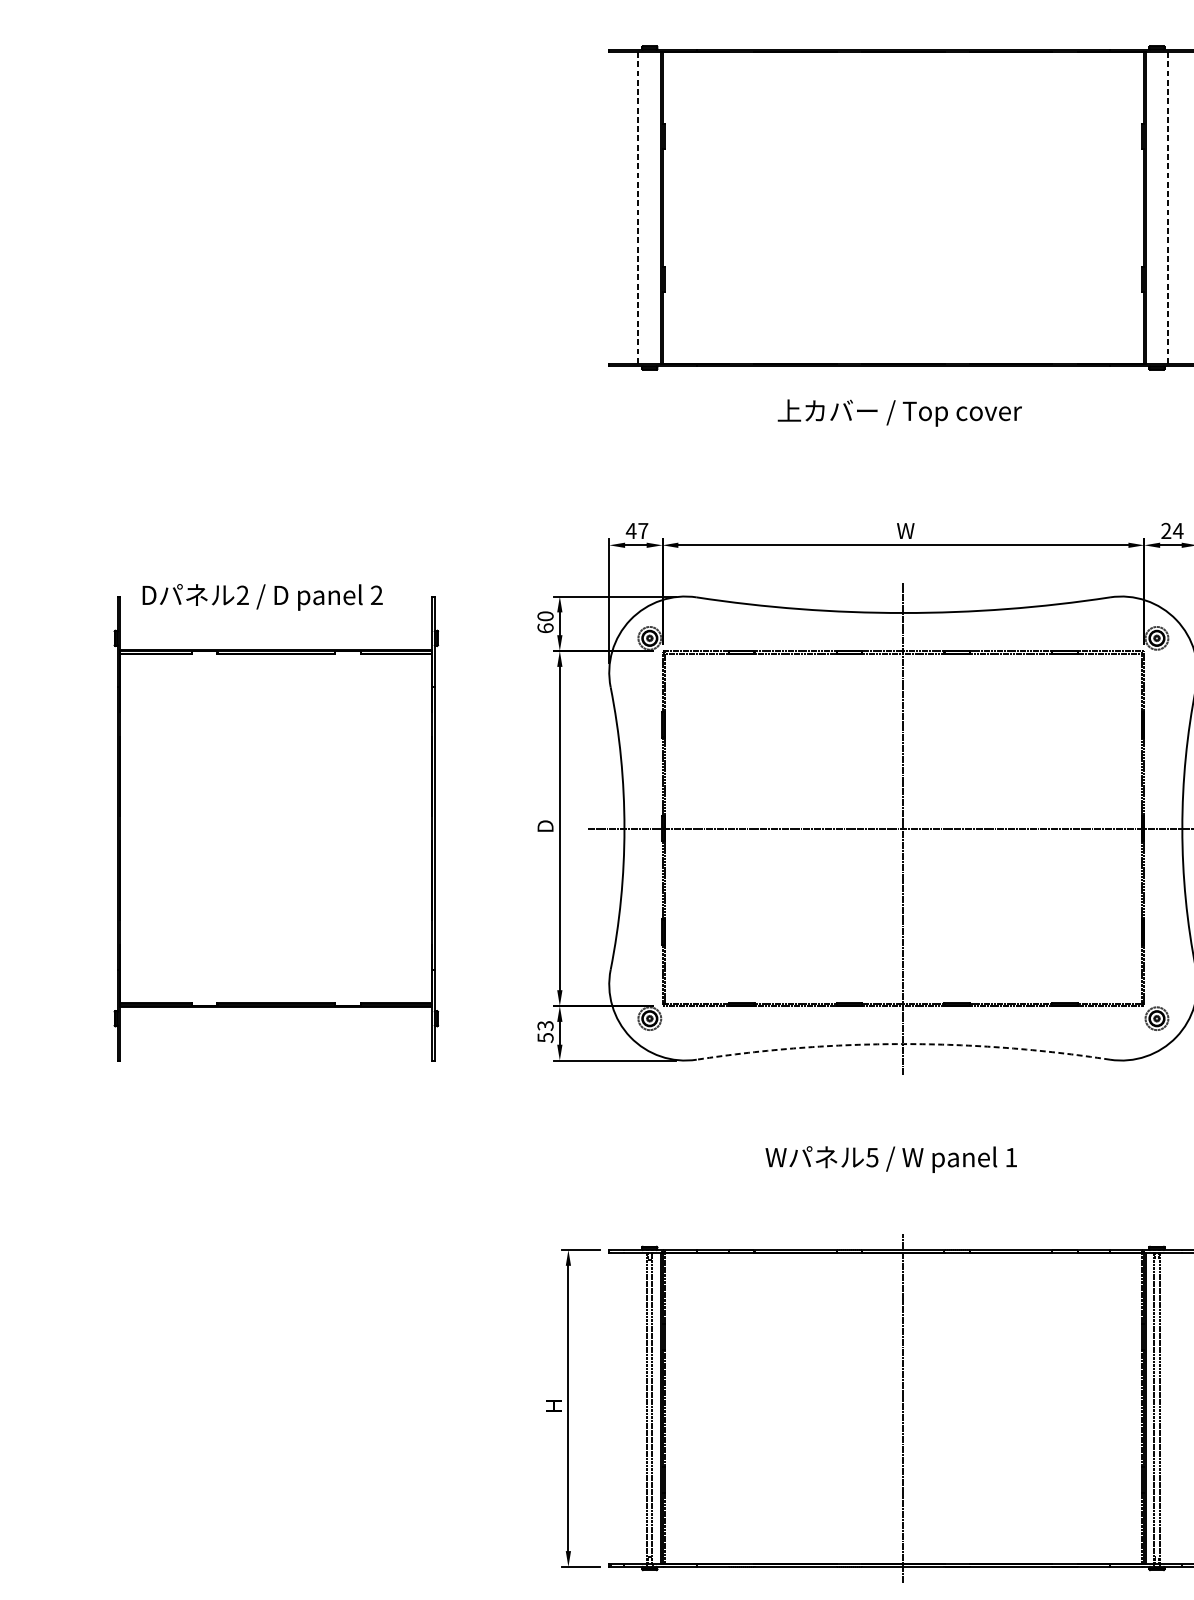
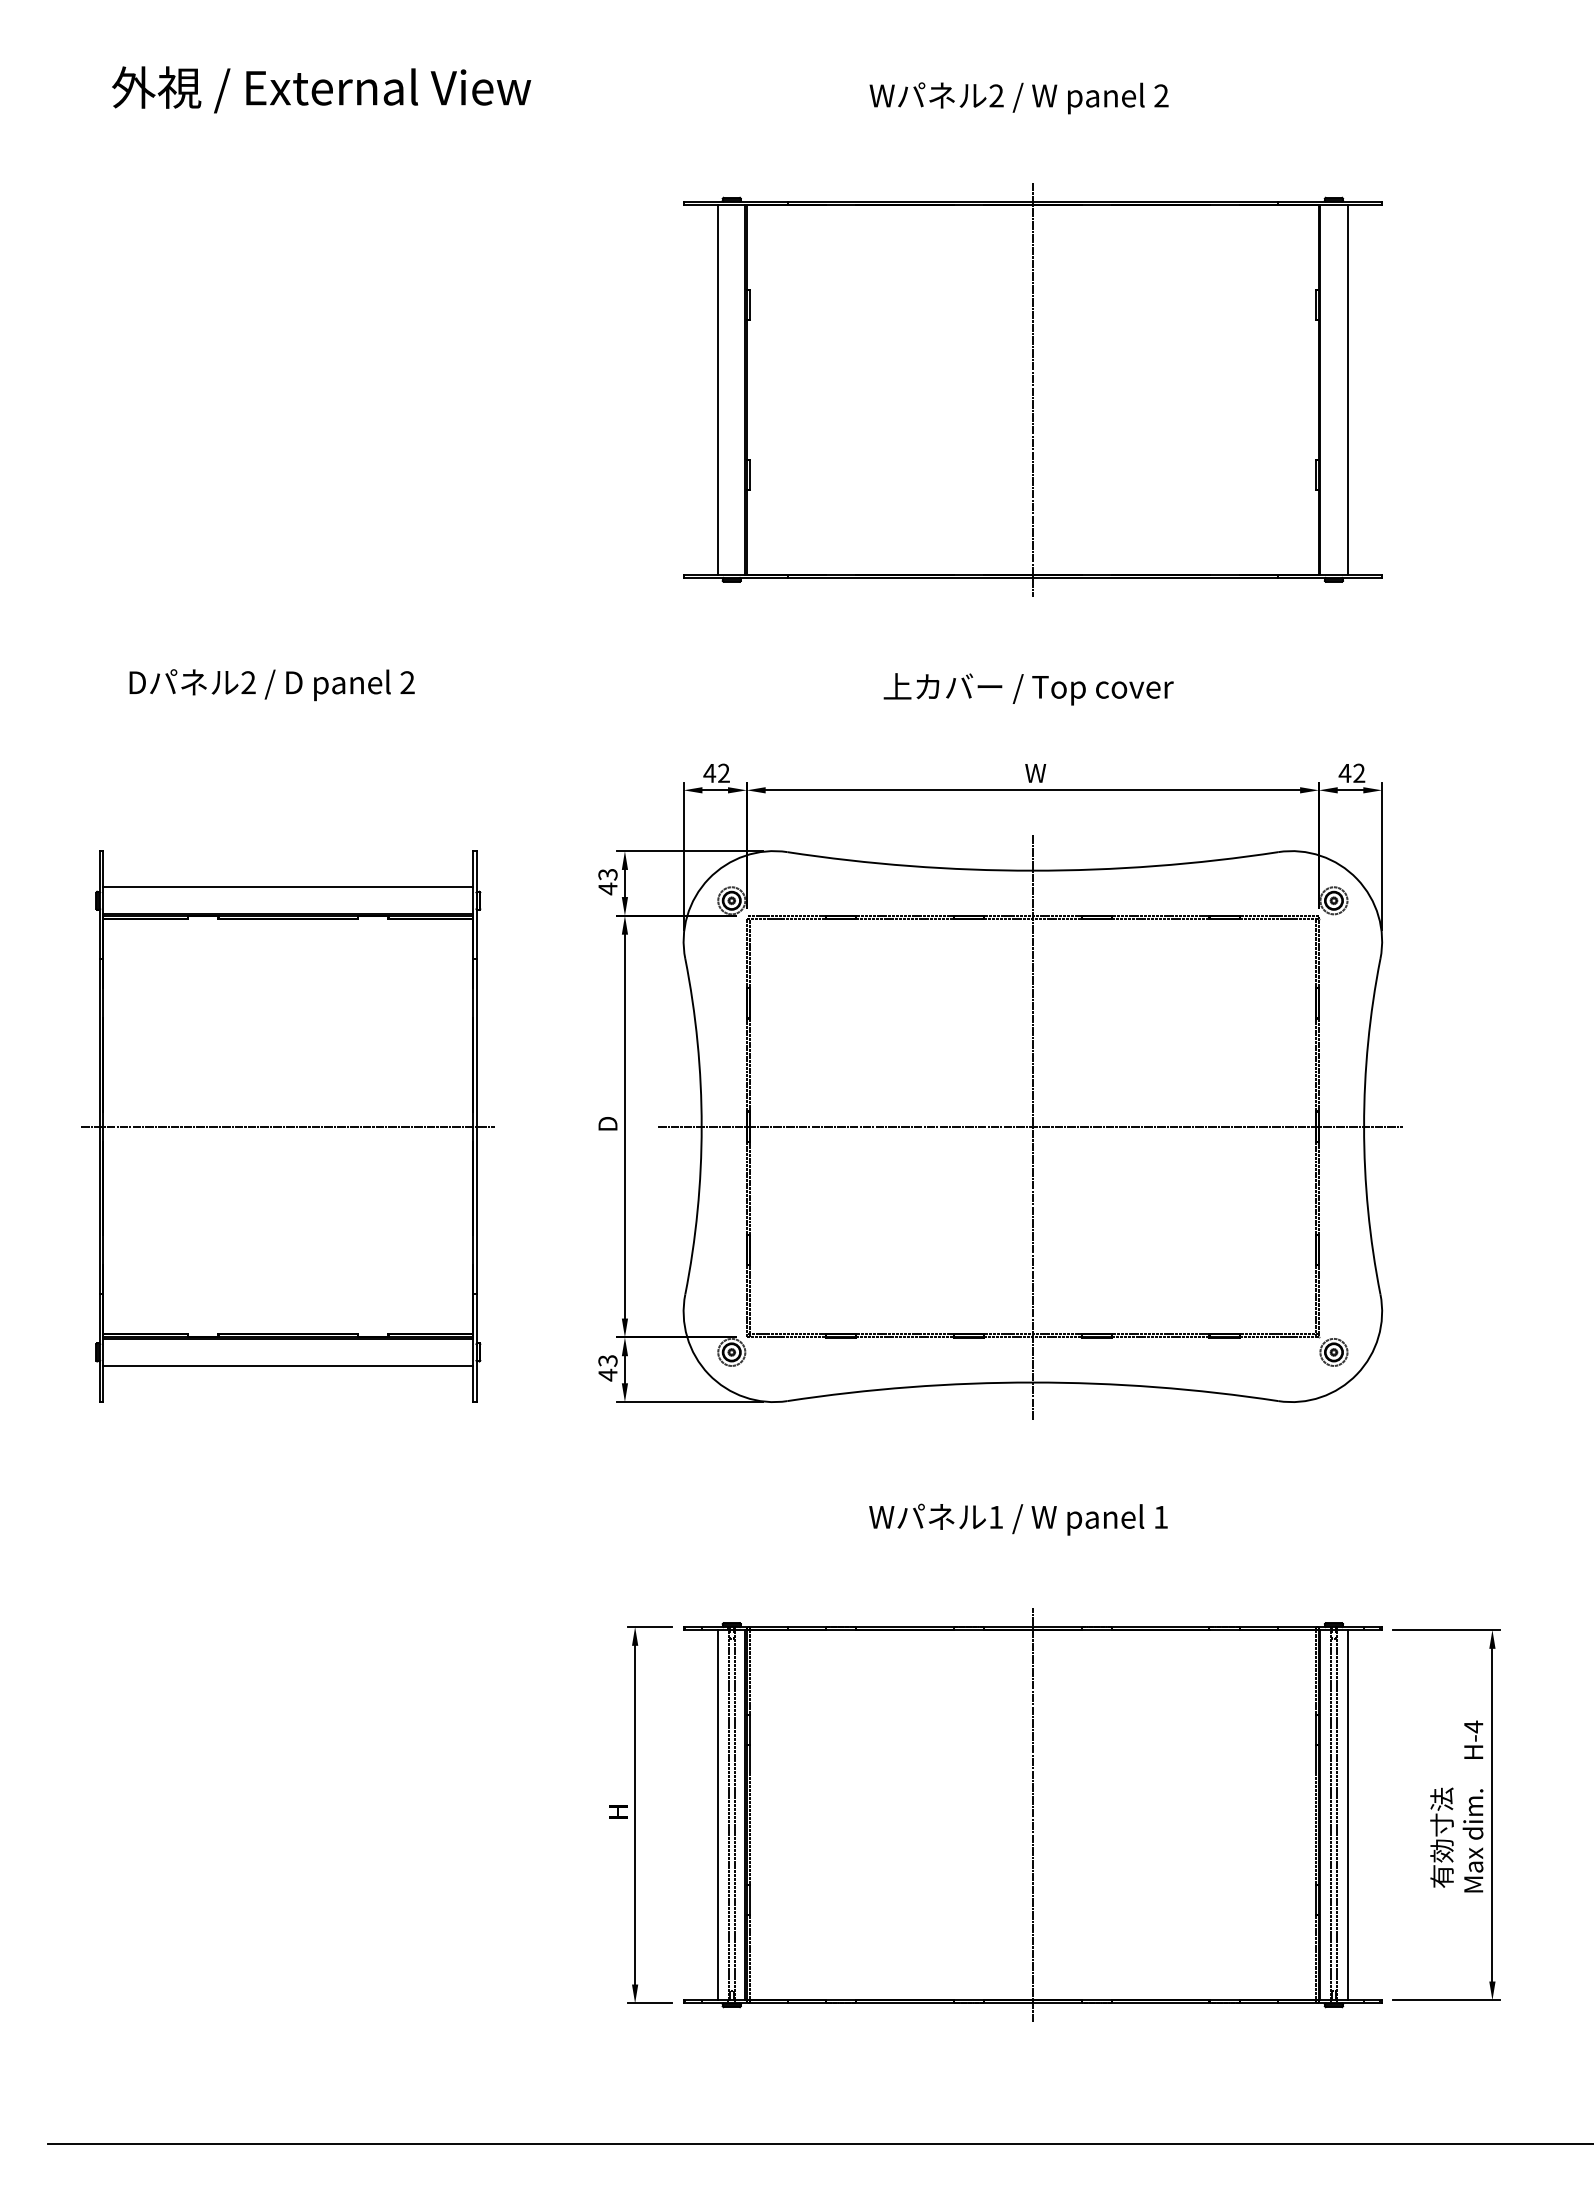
line: (903, 207) -> (1032, 389), added
line: (638, 208) -> (718, 390), dashed -> solid
line: (1168, 208) -> (1347, 390), dashed -> solid
text: (899, 413) -> (1028, 689), moved
text: (642, 530) -> (723, 772), 47 -> 42
text: (1171, 530) -> (1351, 772), 24 -> 42
text: (262, 597) -> (271, 685), moved
text: (545, 622) -> (607, 881), 60 -> 43
line: (276, 627) -> (288, 887), added
line: (276, 828) -> (288, 1126), added
line: (276, 1029) -> (288, 1365), added
text: (545, 1037) -> (607, 1374), 53 -> 43
arc: (903, 1044) -> (1032, 1382), dashed -> solid
text: (871, 1157) -> (995, 1517), 5 -> 1
line: (638, 1408) -> (718, 1815), added
line: (1168, 1408) -> (1347, 1815), added

